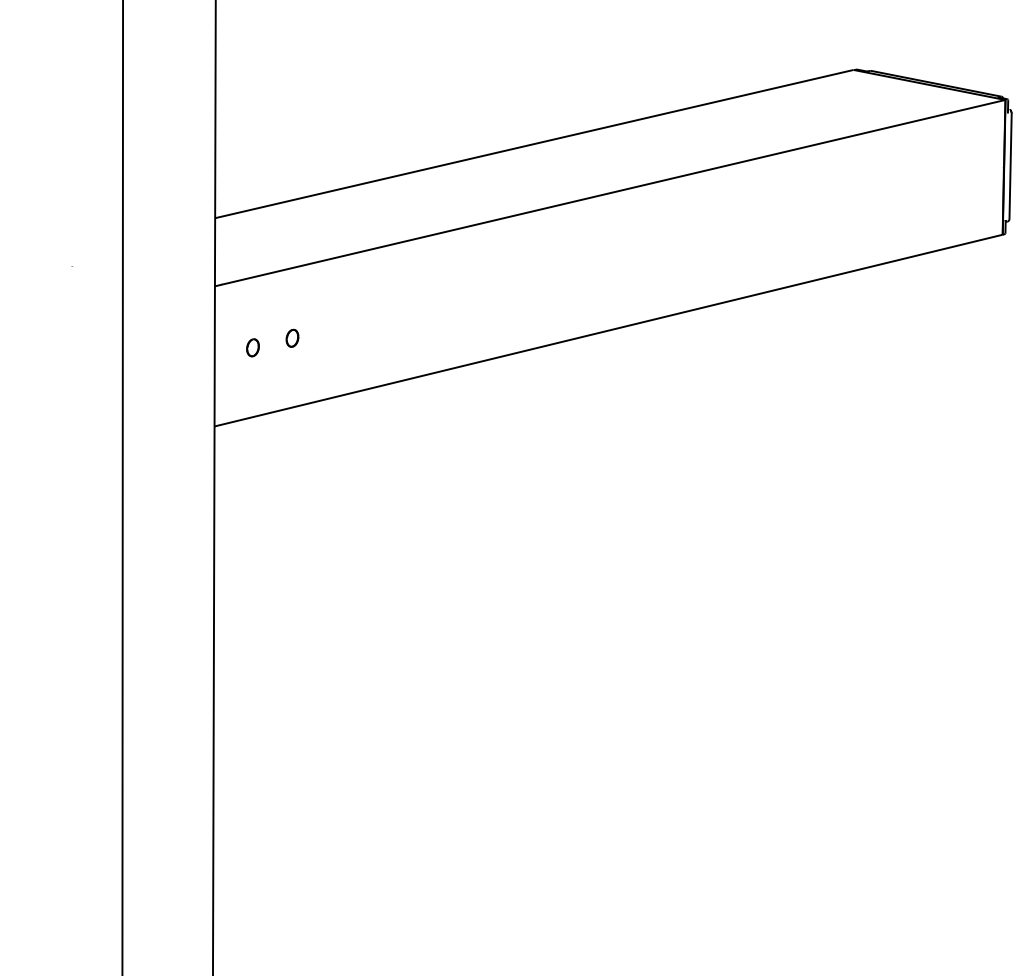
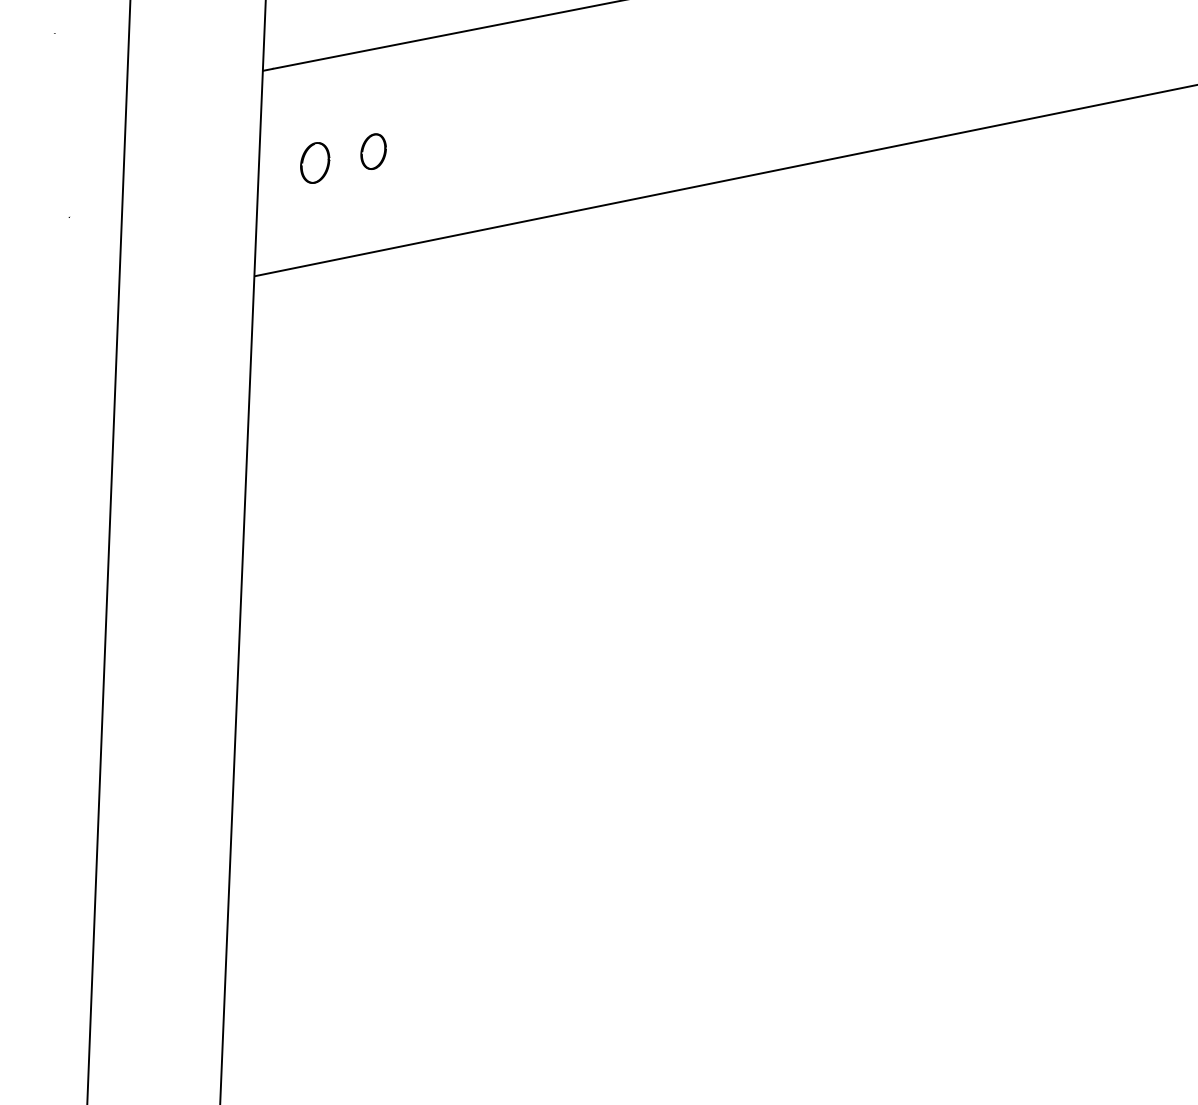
part: (292, 337) -> (373, 150), size x1.4
part: (252, 347) -> (314, 162), size x1.6

